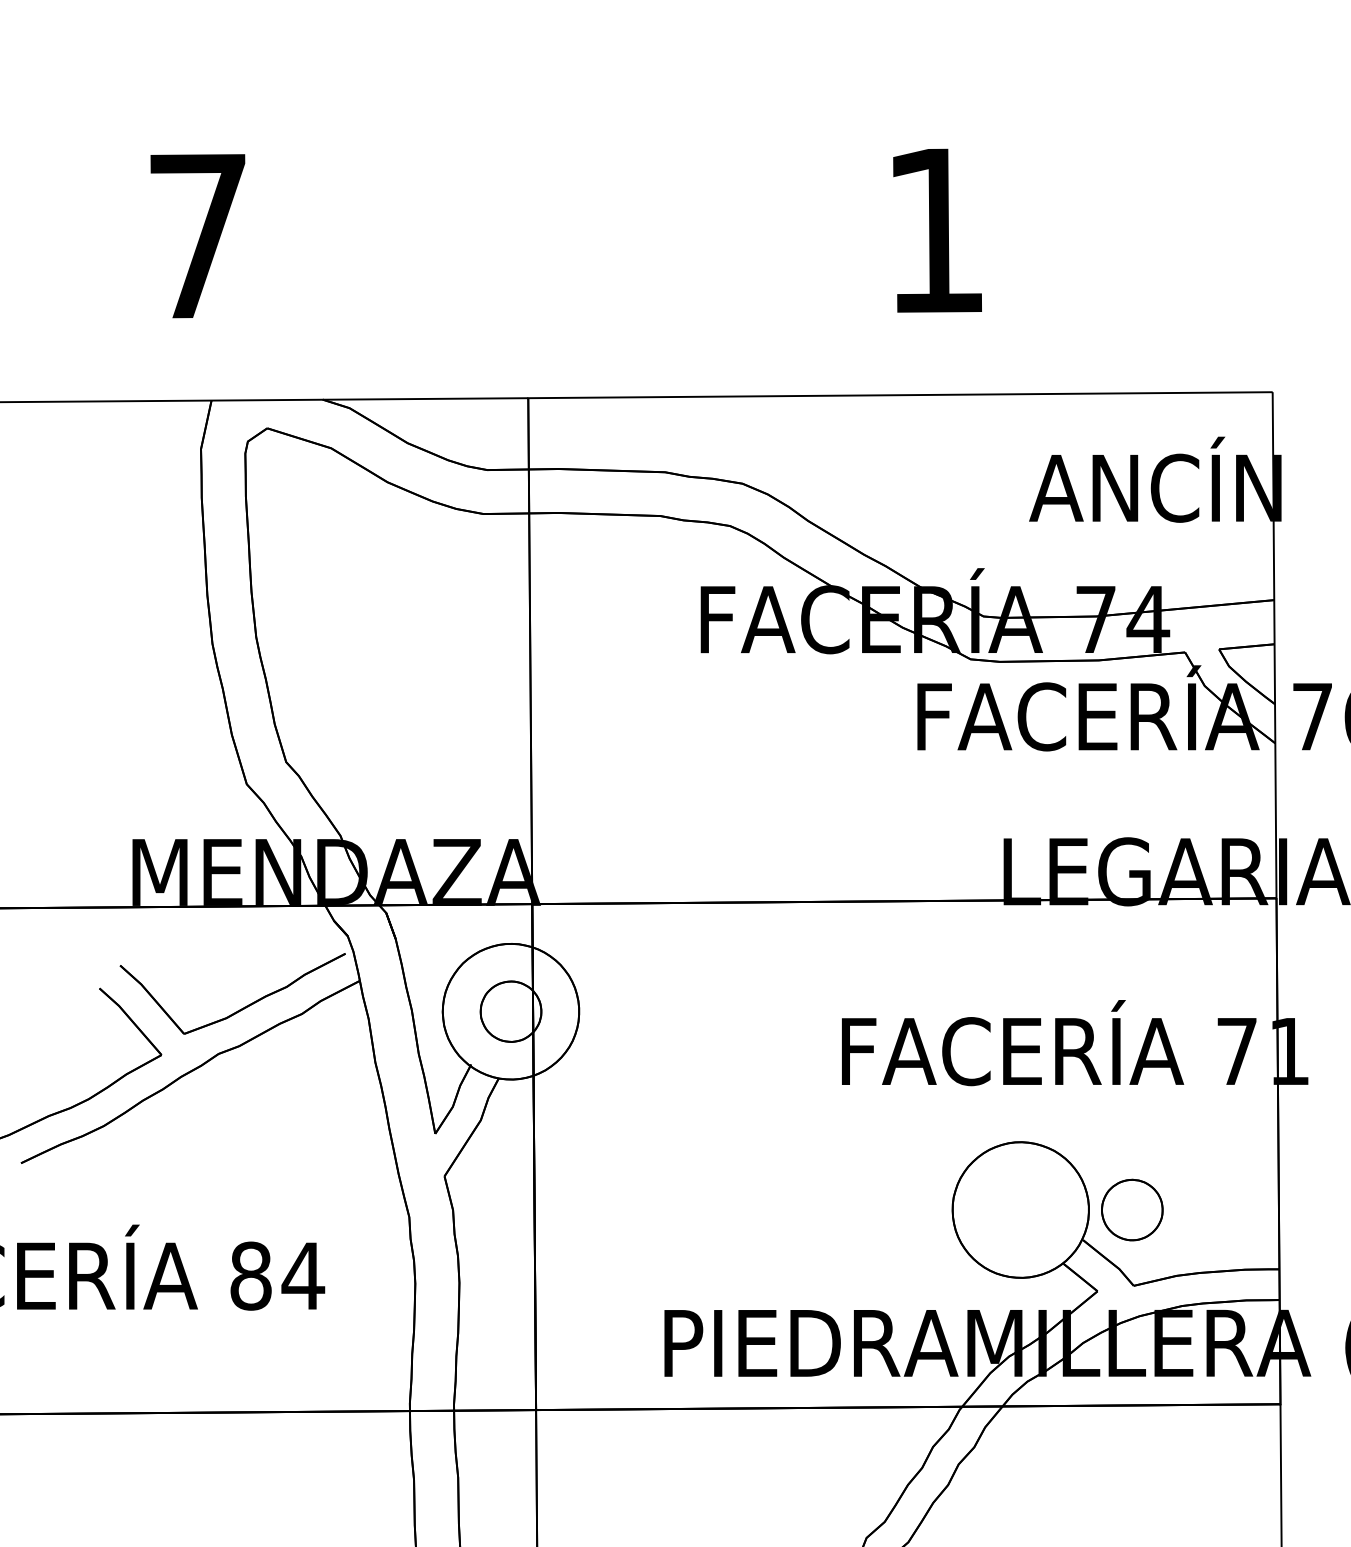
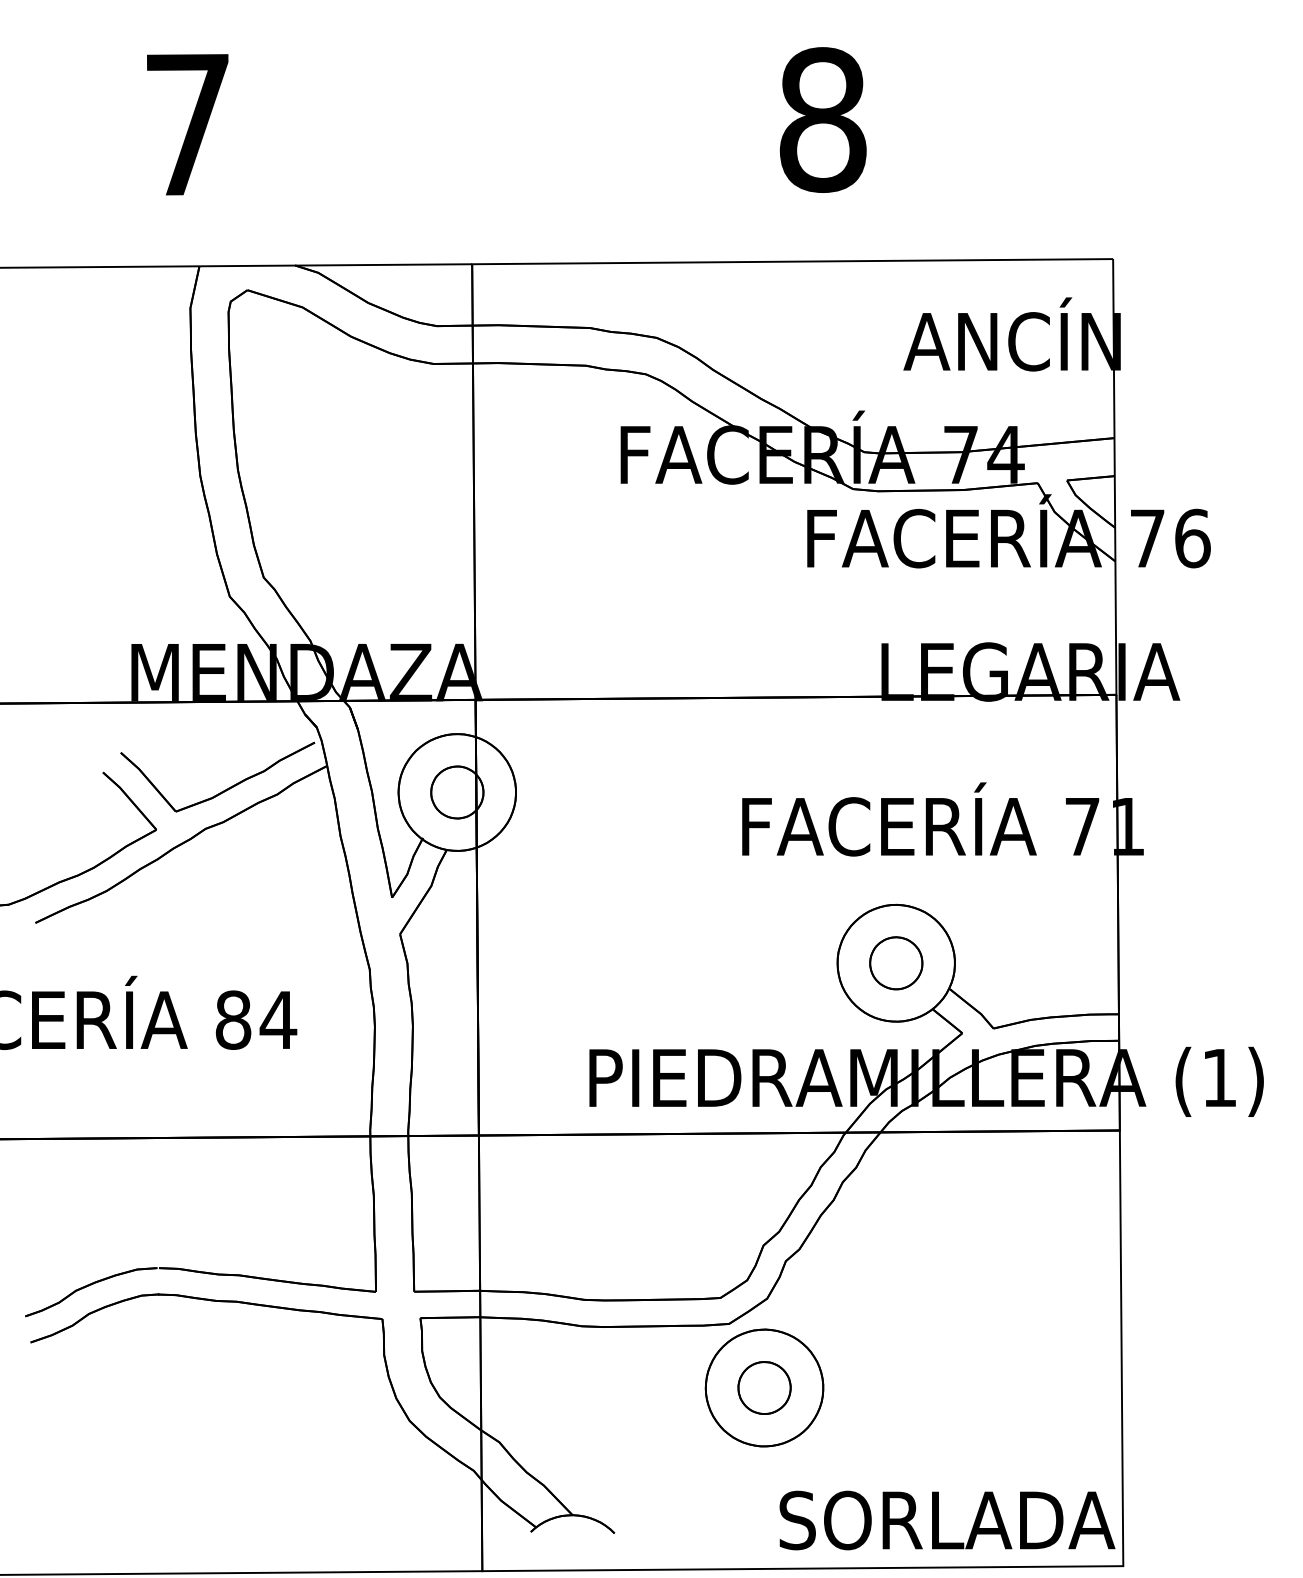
text: (935, 230) -> (822, 119), 1 -> 8
part: (1132, 1210) -> (896, 963), moved

